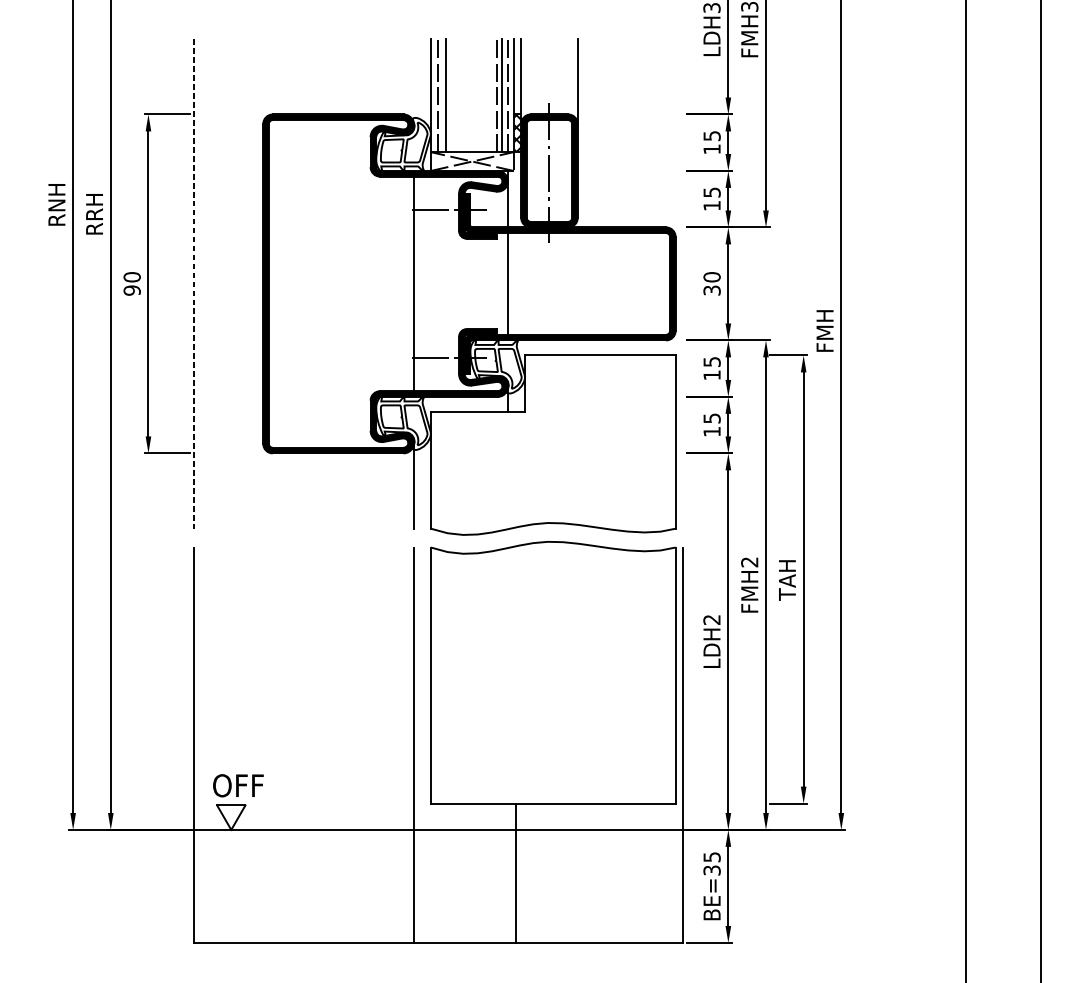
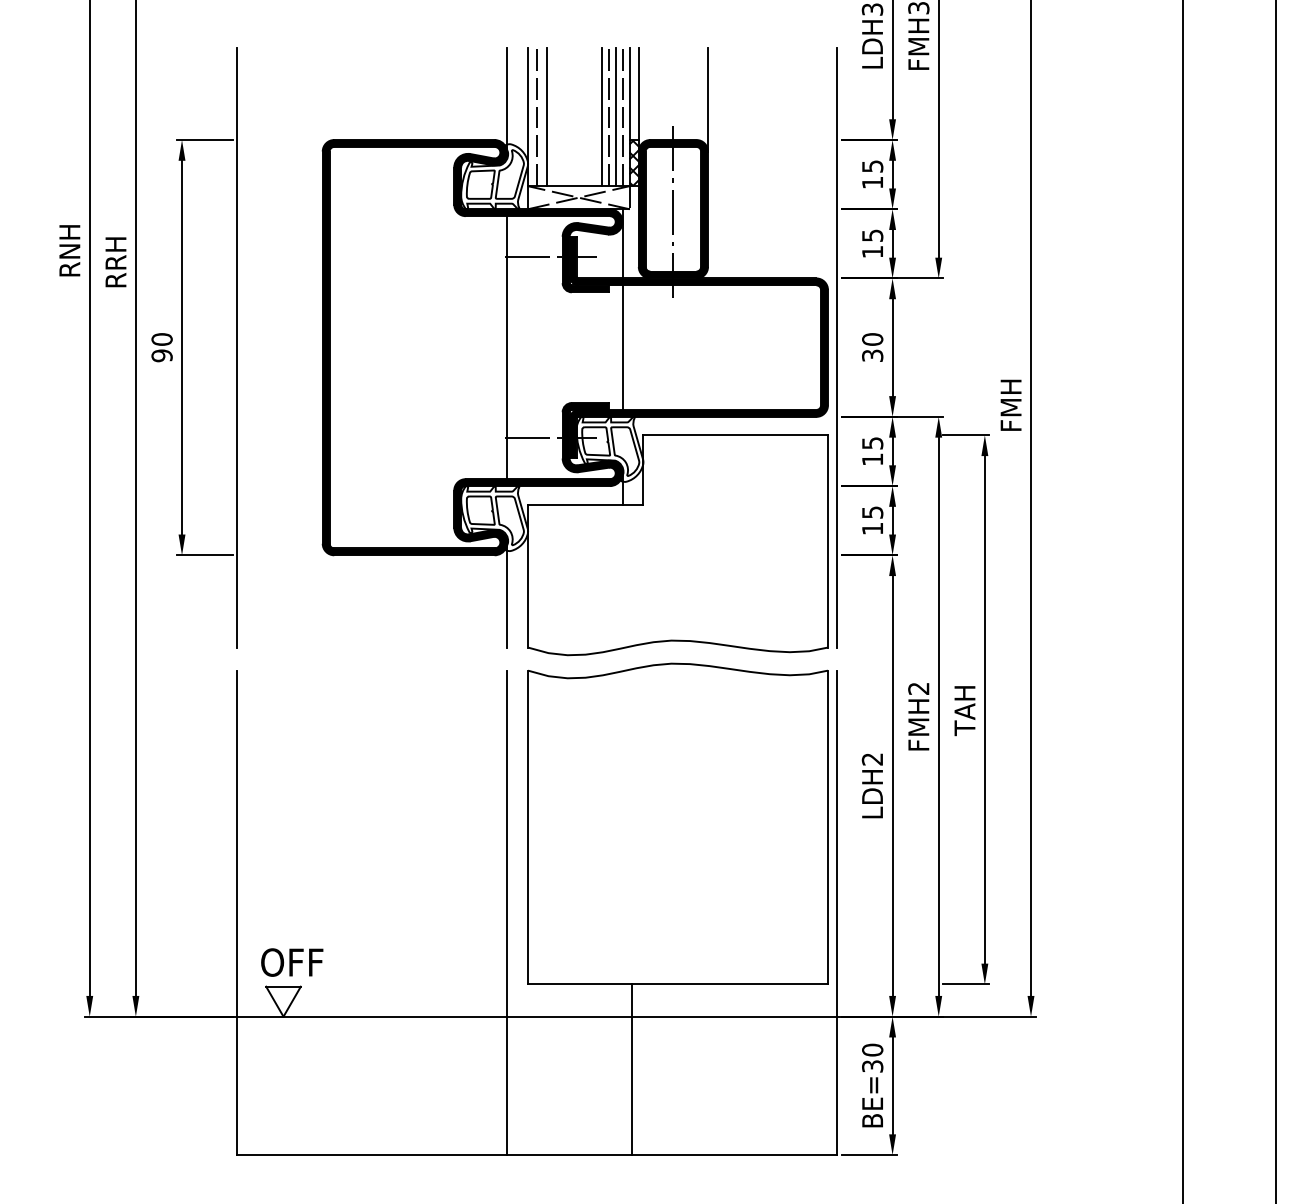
line: (414, 81) -> (507, 99), added
line: (490, 95) -> (601, 116), added
line: (193, 283) -> (237, 347), dashed -> solid
line: (683, 283) -> (837, 347), added
text: (711, 856) -> (872, 1049), BE=35 -> BE=30

